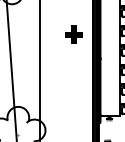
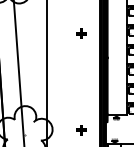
part: (74, 34) -> (81, 33), size x0.62
fill: (74, 131) -> (81, 130), added

